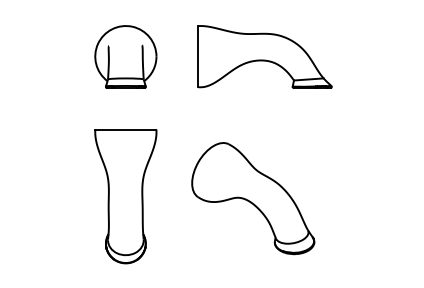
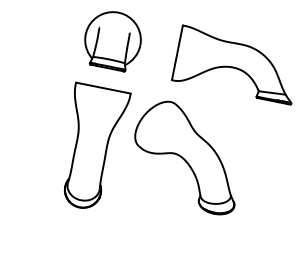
part: (125, 196) -> (91, 147), moved
part: (253, 198) -> (187, 156), moved

